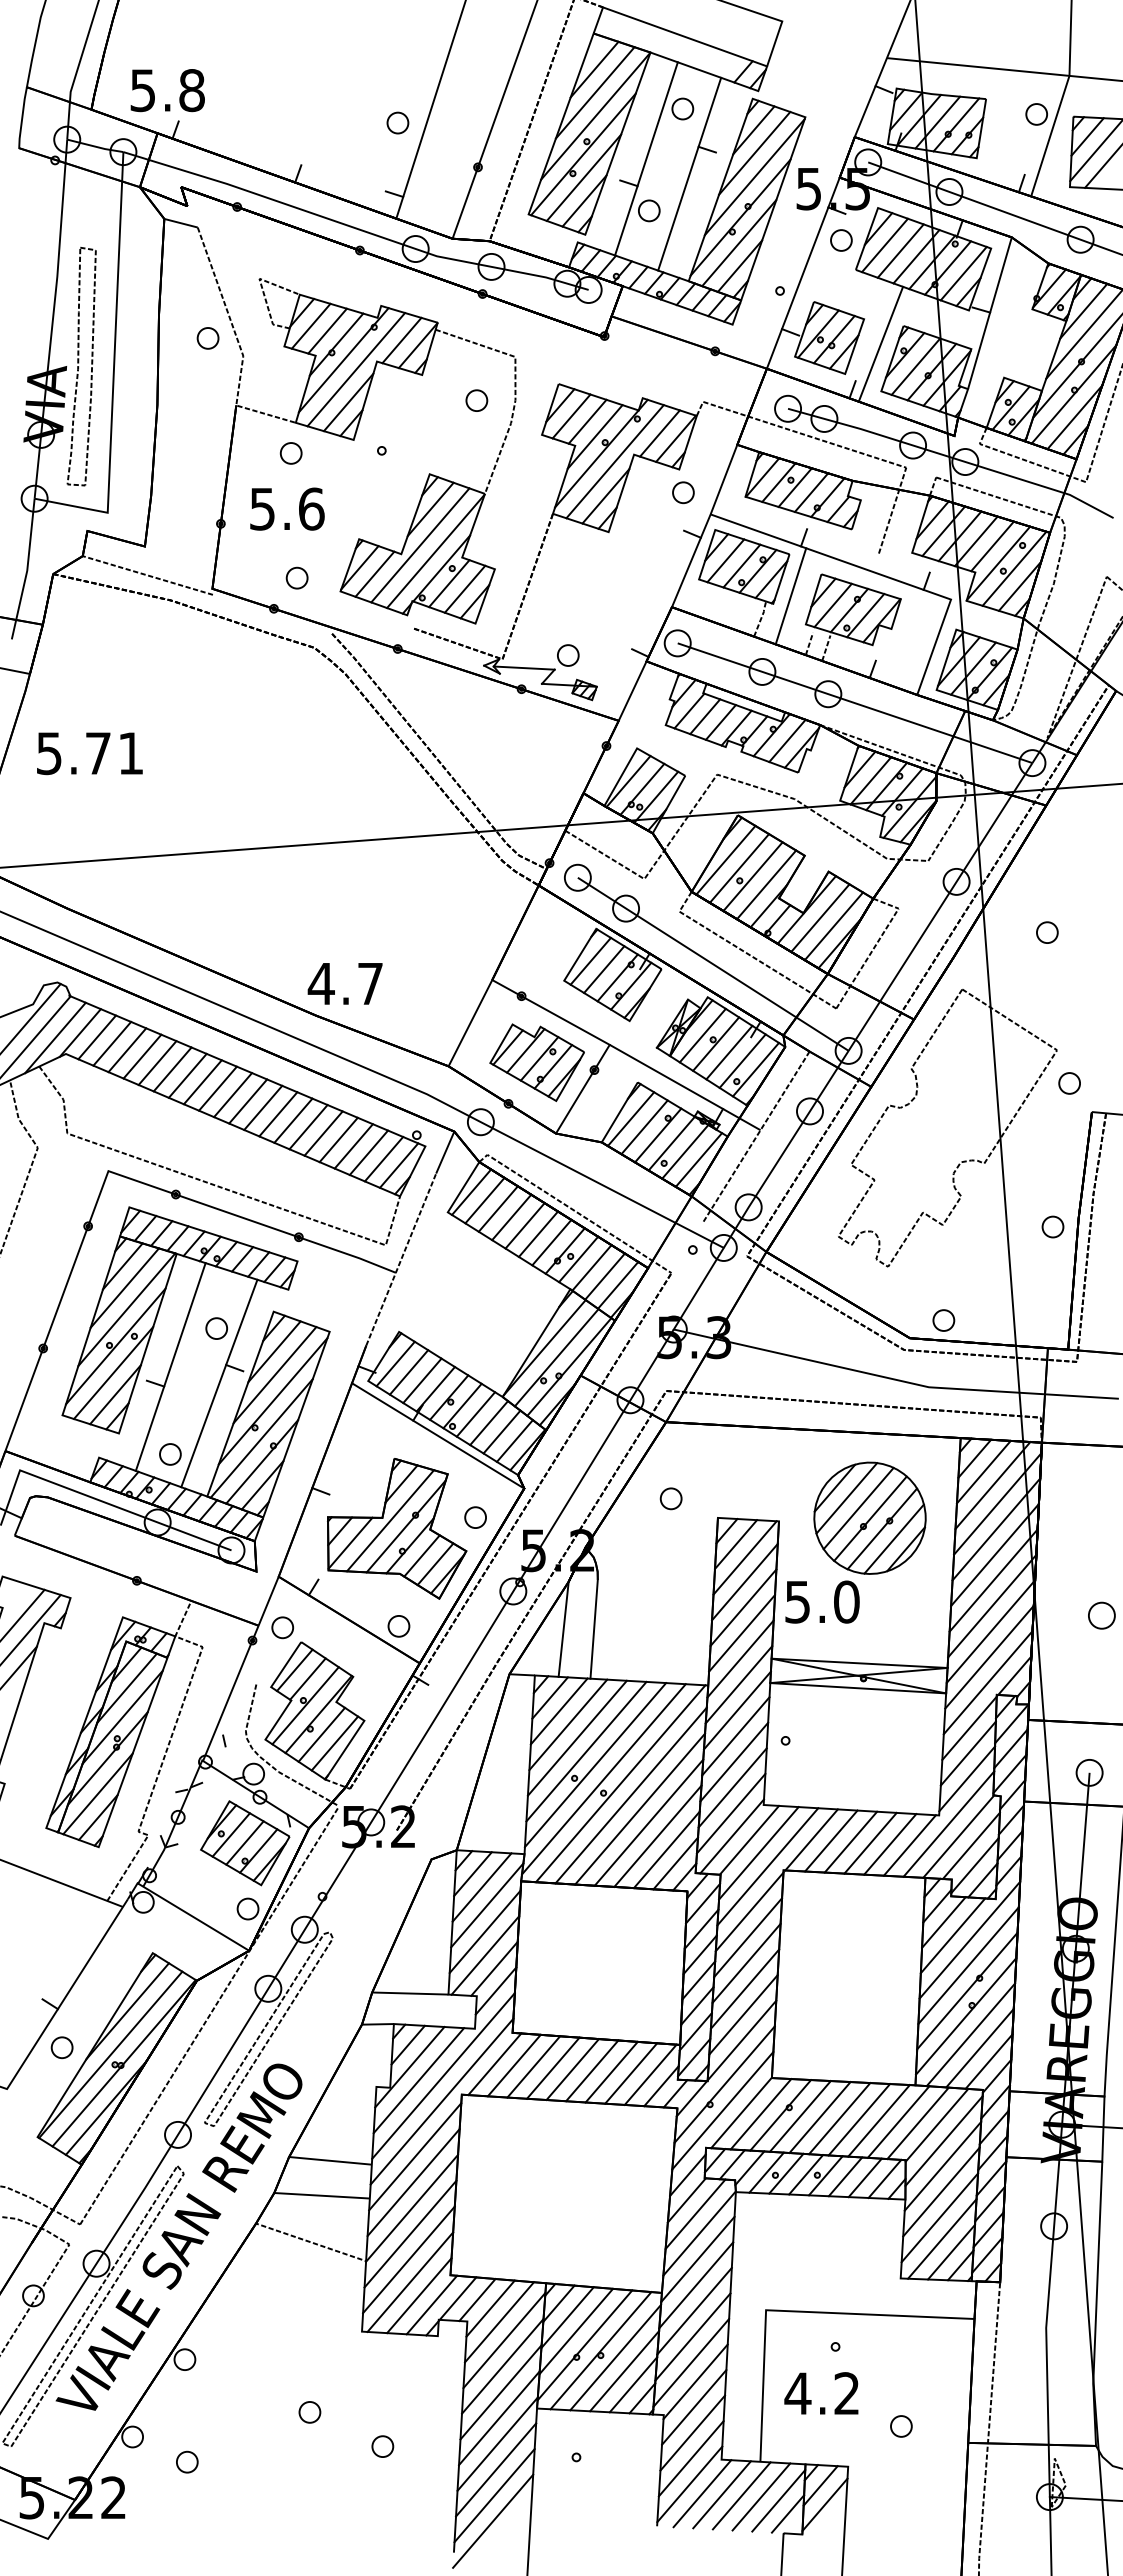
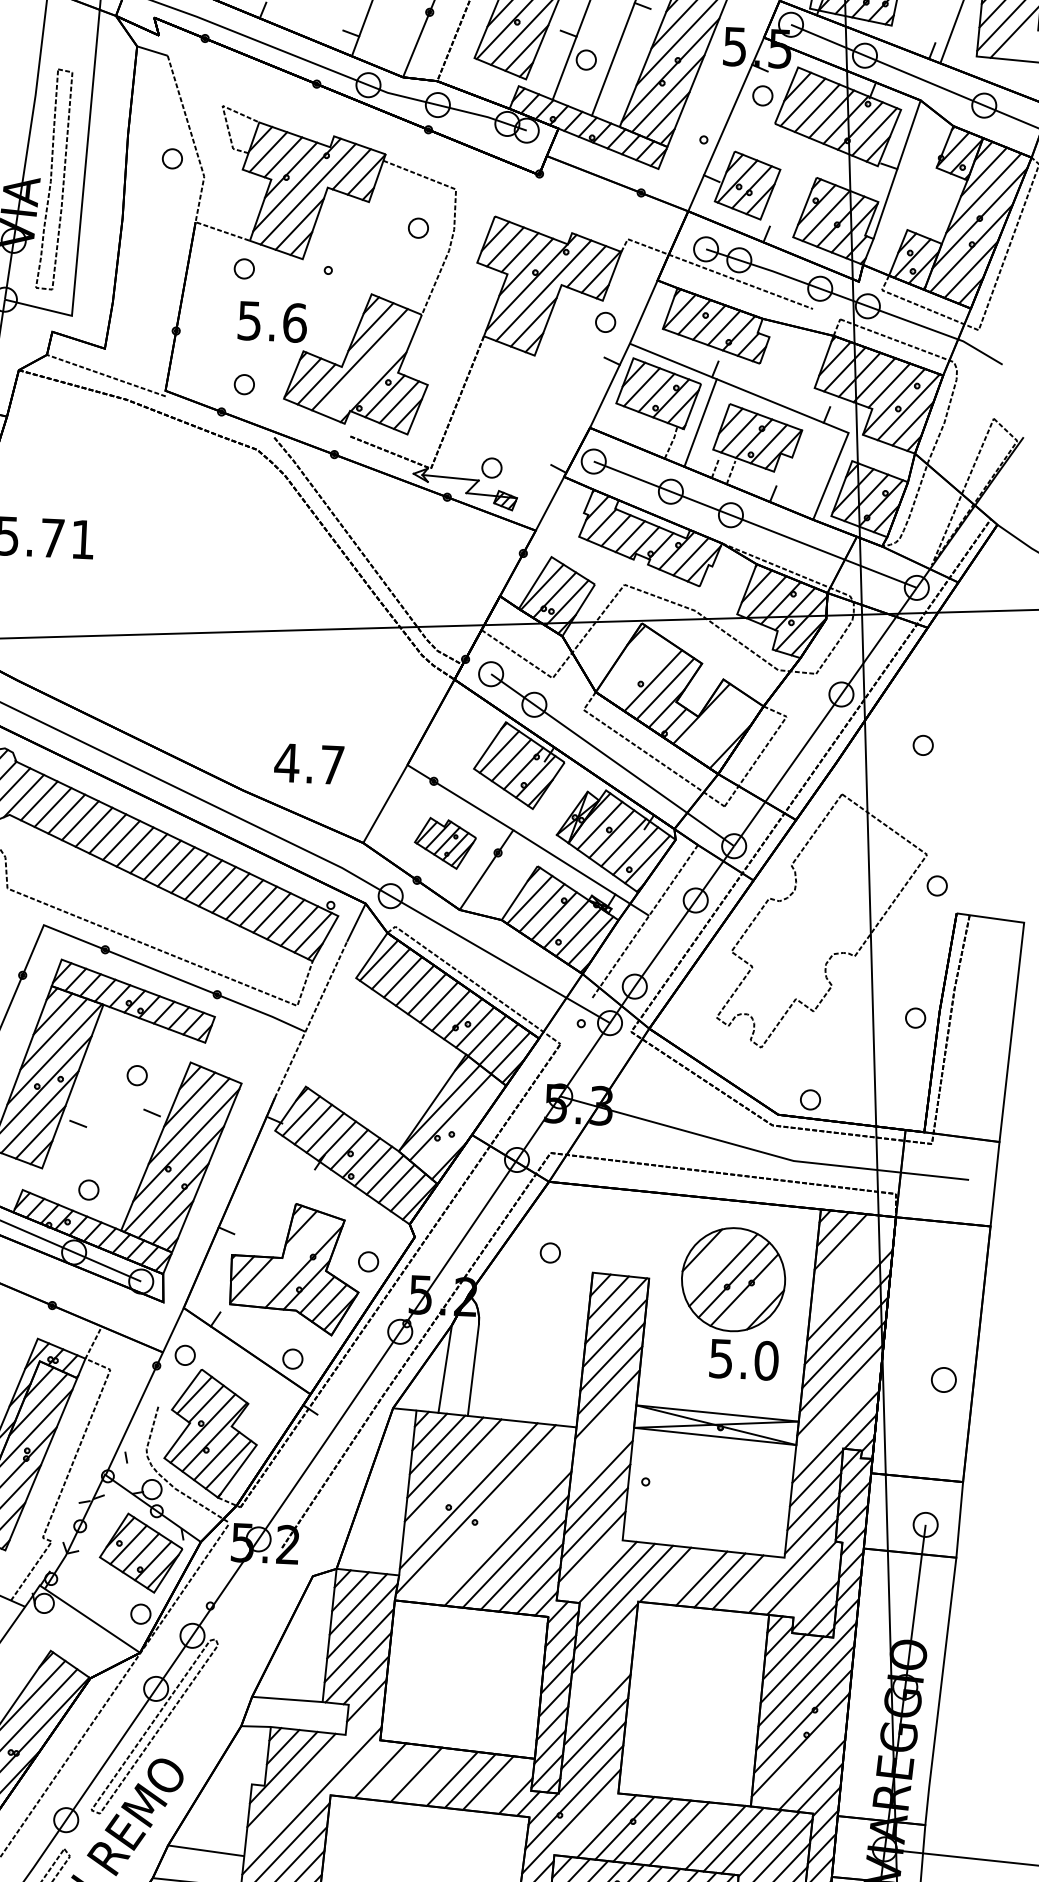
line: (880, 343) -> (794, 192), removed
text: (287, 508) -> (272, 321), moved
line: (892, 510) -> (798, 348), removed
line: (435, 551) -> (373, 365), removed
line: (725, 859) -> (628, 663), removed
line: (739, 868) -> (641, 672), removed
line: (820, 917) -> (713, 721), removed
line: (833, 926) -> (725, 730), removed
text: (344, 983) -> (308, 763), moved
part: (536, 1062) -> (444, 843), size x0.7
line: (170, 1366) -> (92, 1108), removed
line: (569, 1366) -> (462, 1126), removed
line: (219, 1383) -> (137, 1126), removed
line: (438, 1435) -> (337, 1184), removed
line: (992, 1485) -> (848, 1254), removed
line: (846, 1498) -> (712, 1260), removed
line: (997, 1503) -> (852, 1271), removed
line: (390, 1520) -> (289, 1260), removed
line: (893, 1538) -> (754, 1299), removed
text: (822, 1601) -> (744, 1359), moved
line: (989, 1656) -> (838, 1412), removed
line: (738, 1684) -> (604, 1427), removed
line: (736, 1710) -> (601, 1451), removed
line: (586, 1751) -> (460, 1483), removed
line: (620, 1783) -> (491, 1514), removed
line: (630, 1795) -> (499, 1525), removed
line: (732, 1836) -> (592, 1568), removed
line: (831, 1840) -> (683, 1576), removed
line: (909, 1845) -> (755, 1584), removed
line: (970, 1845) -> (812, 1586), removed
line: (748, 1937) -> (602, 1662), removed
line: (746, 1962) -> (599, 1685), removed
line: (970, 2034) -> (804, 1761), removed
line: (494, 2064) -> (362, 1768), removed
line: (533, 2066) -> (398, 1772), removed
line: (572, 2069) -> (434, 1776), removed
line: (650, 2074) -> (506, 1784), removed
line: (443, 2075) -> (314, 1776), removed
line: (741, 2112) -> (588, 1824), removed
line: (859, 2119) -> (697, 1835), removed

